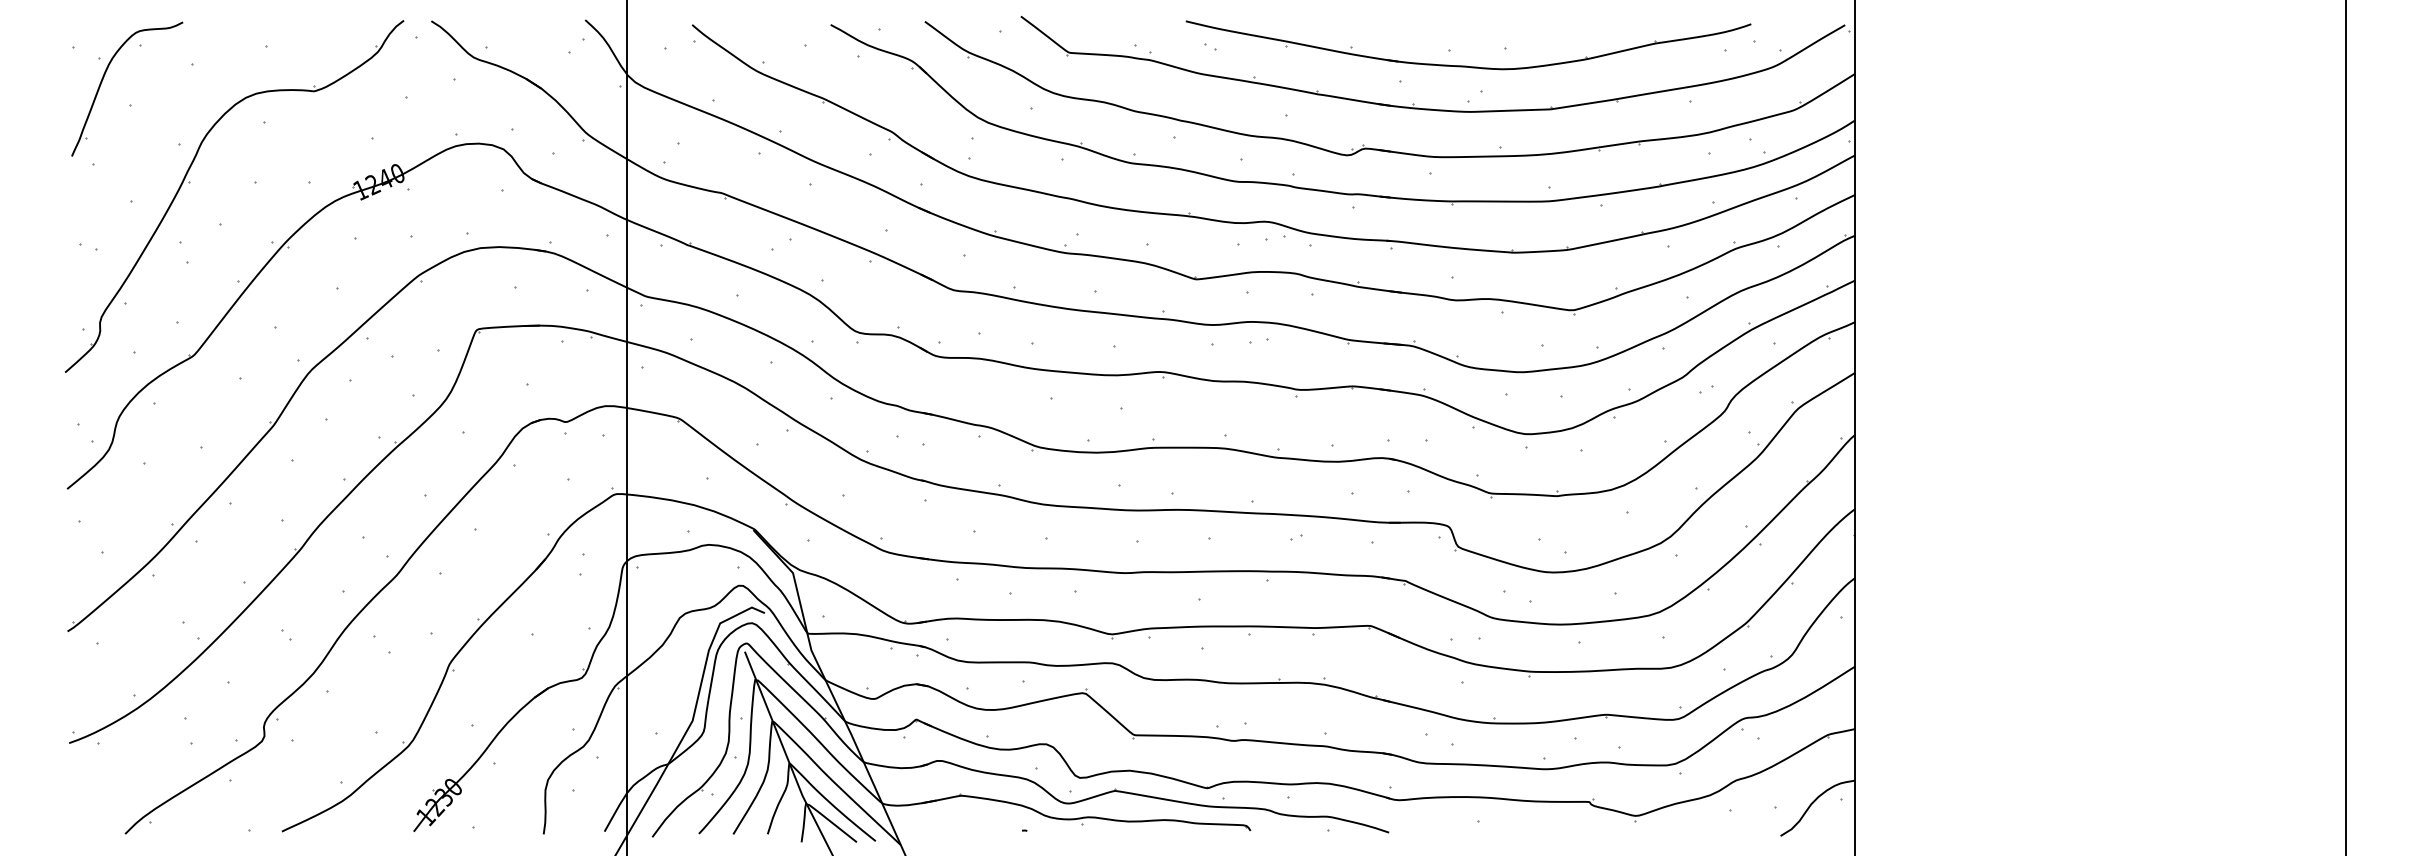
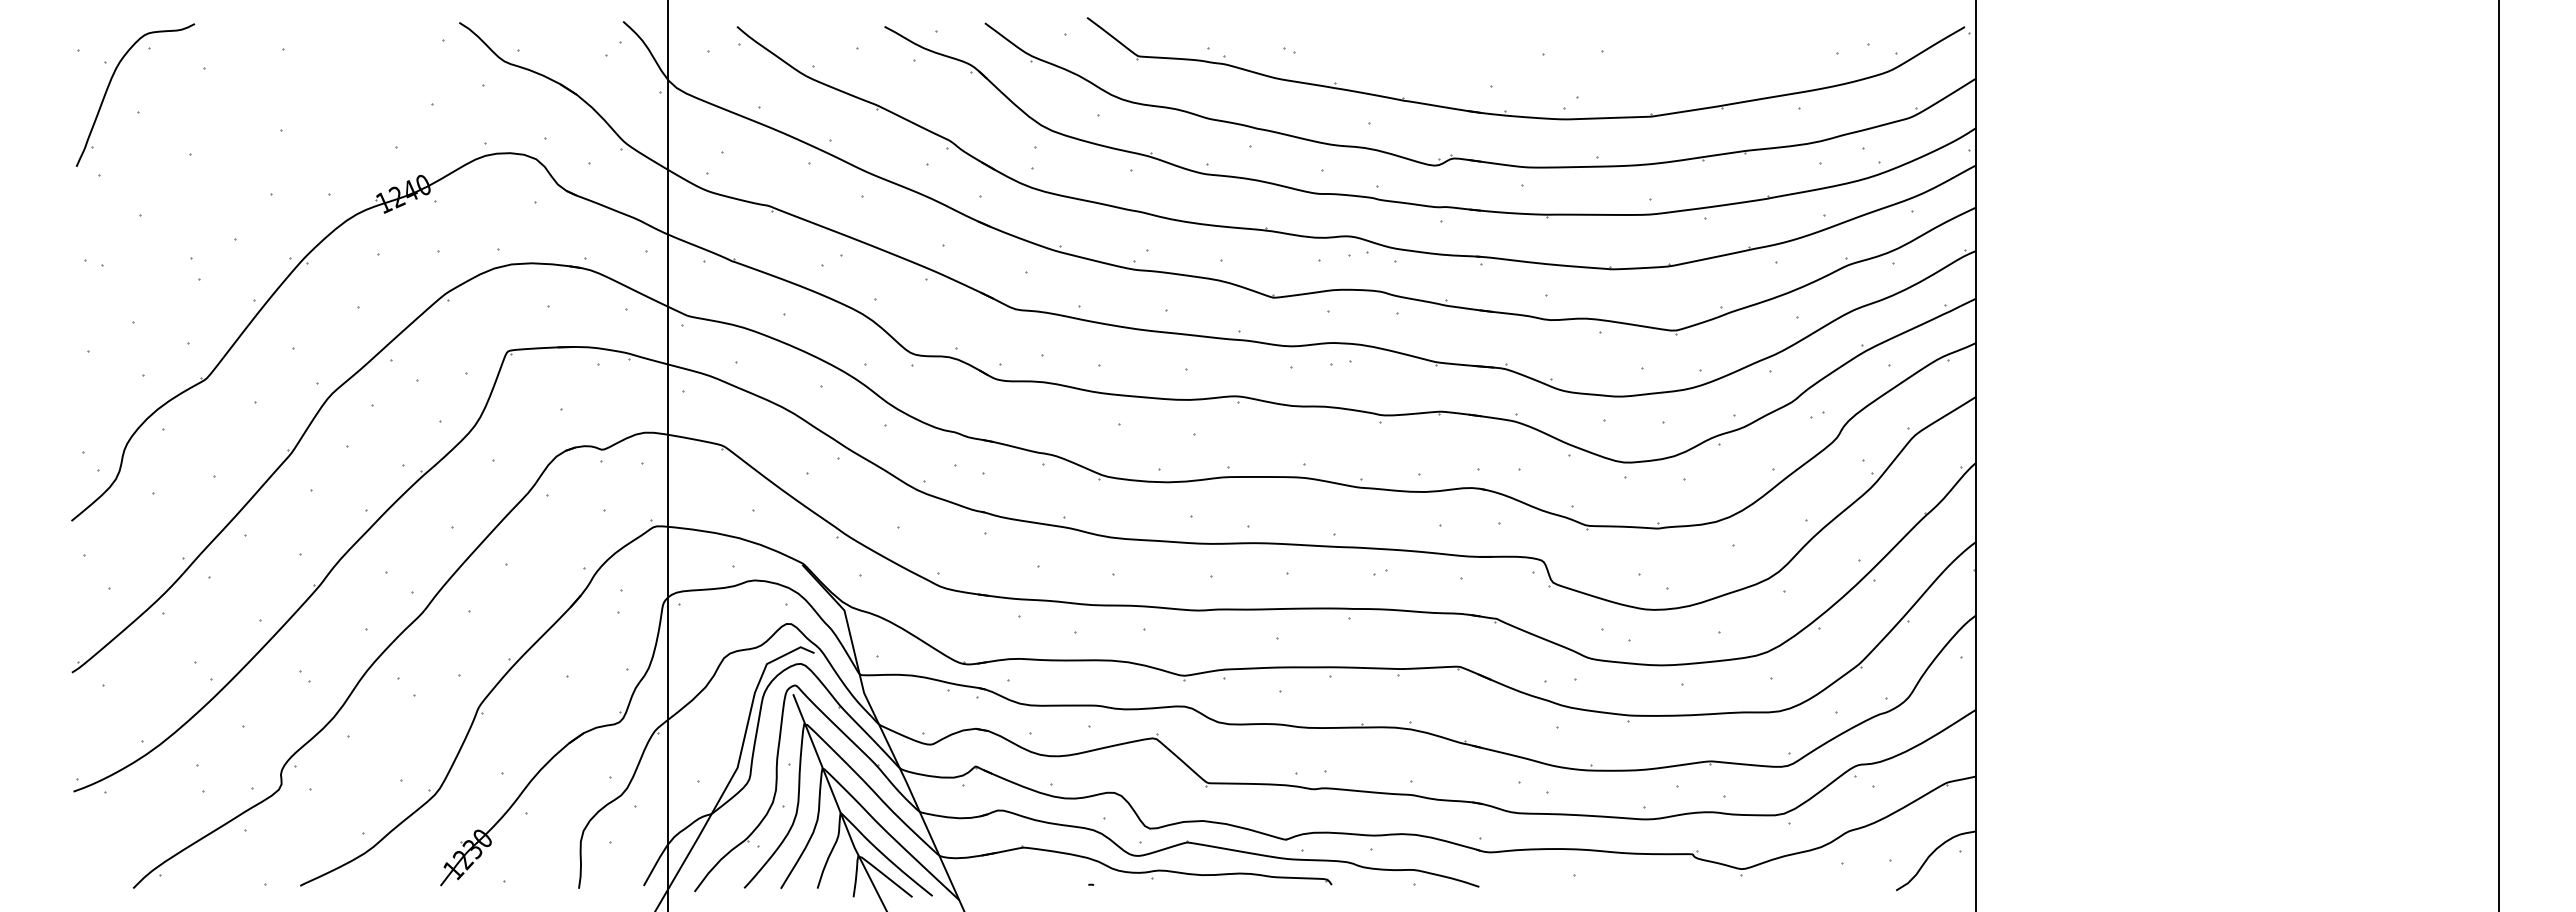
part: (1468, 66) -> (1563, 70), removed
part: (191, 182) -> (203, 194), removed

